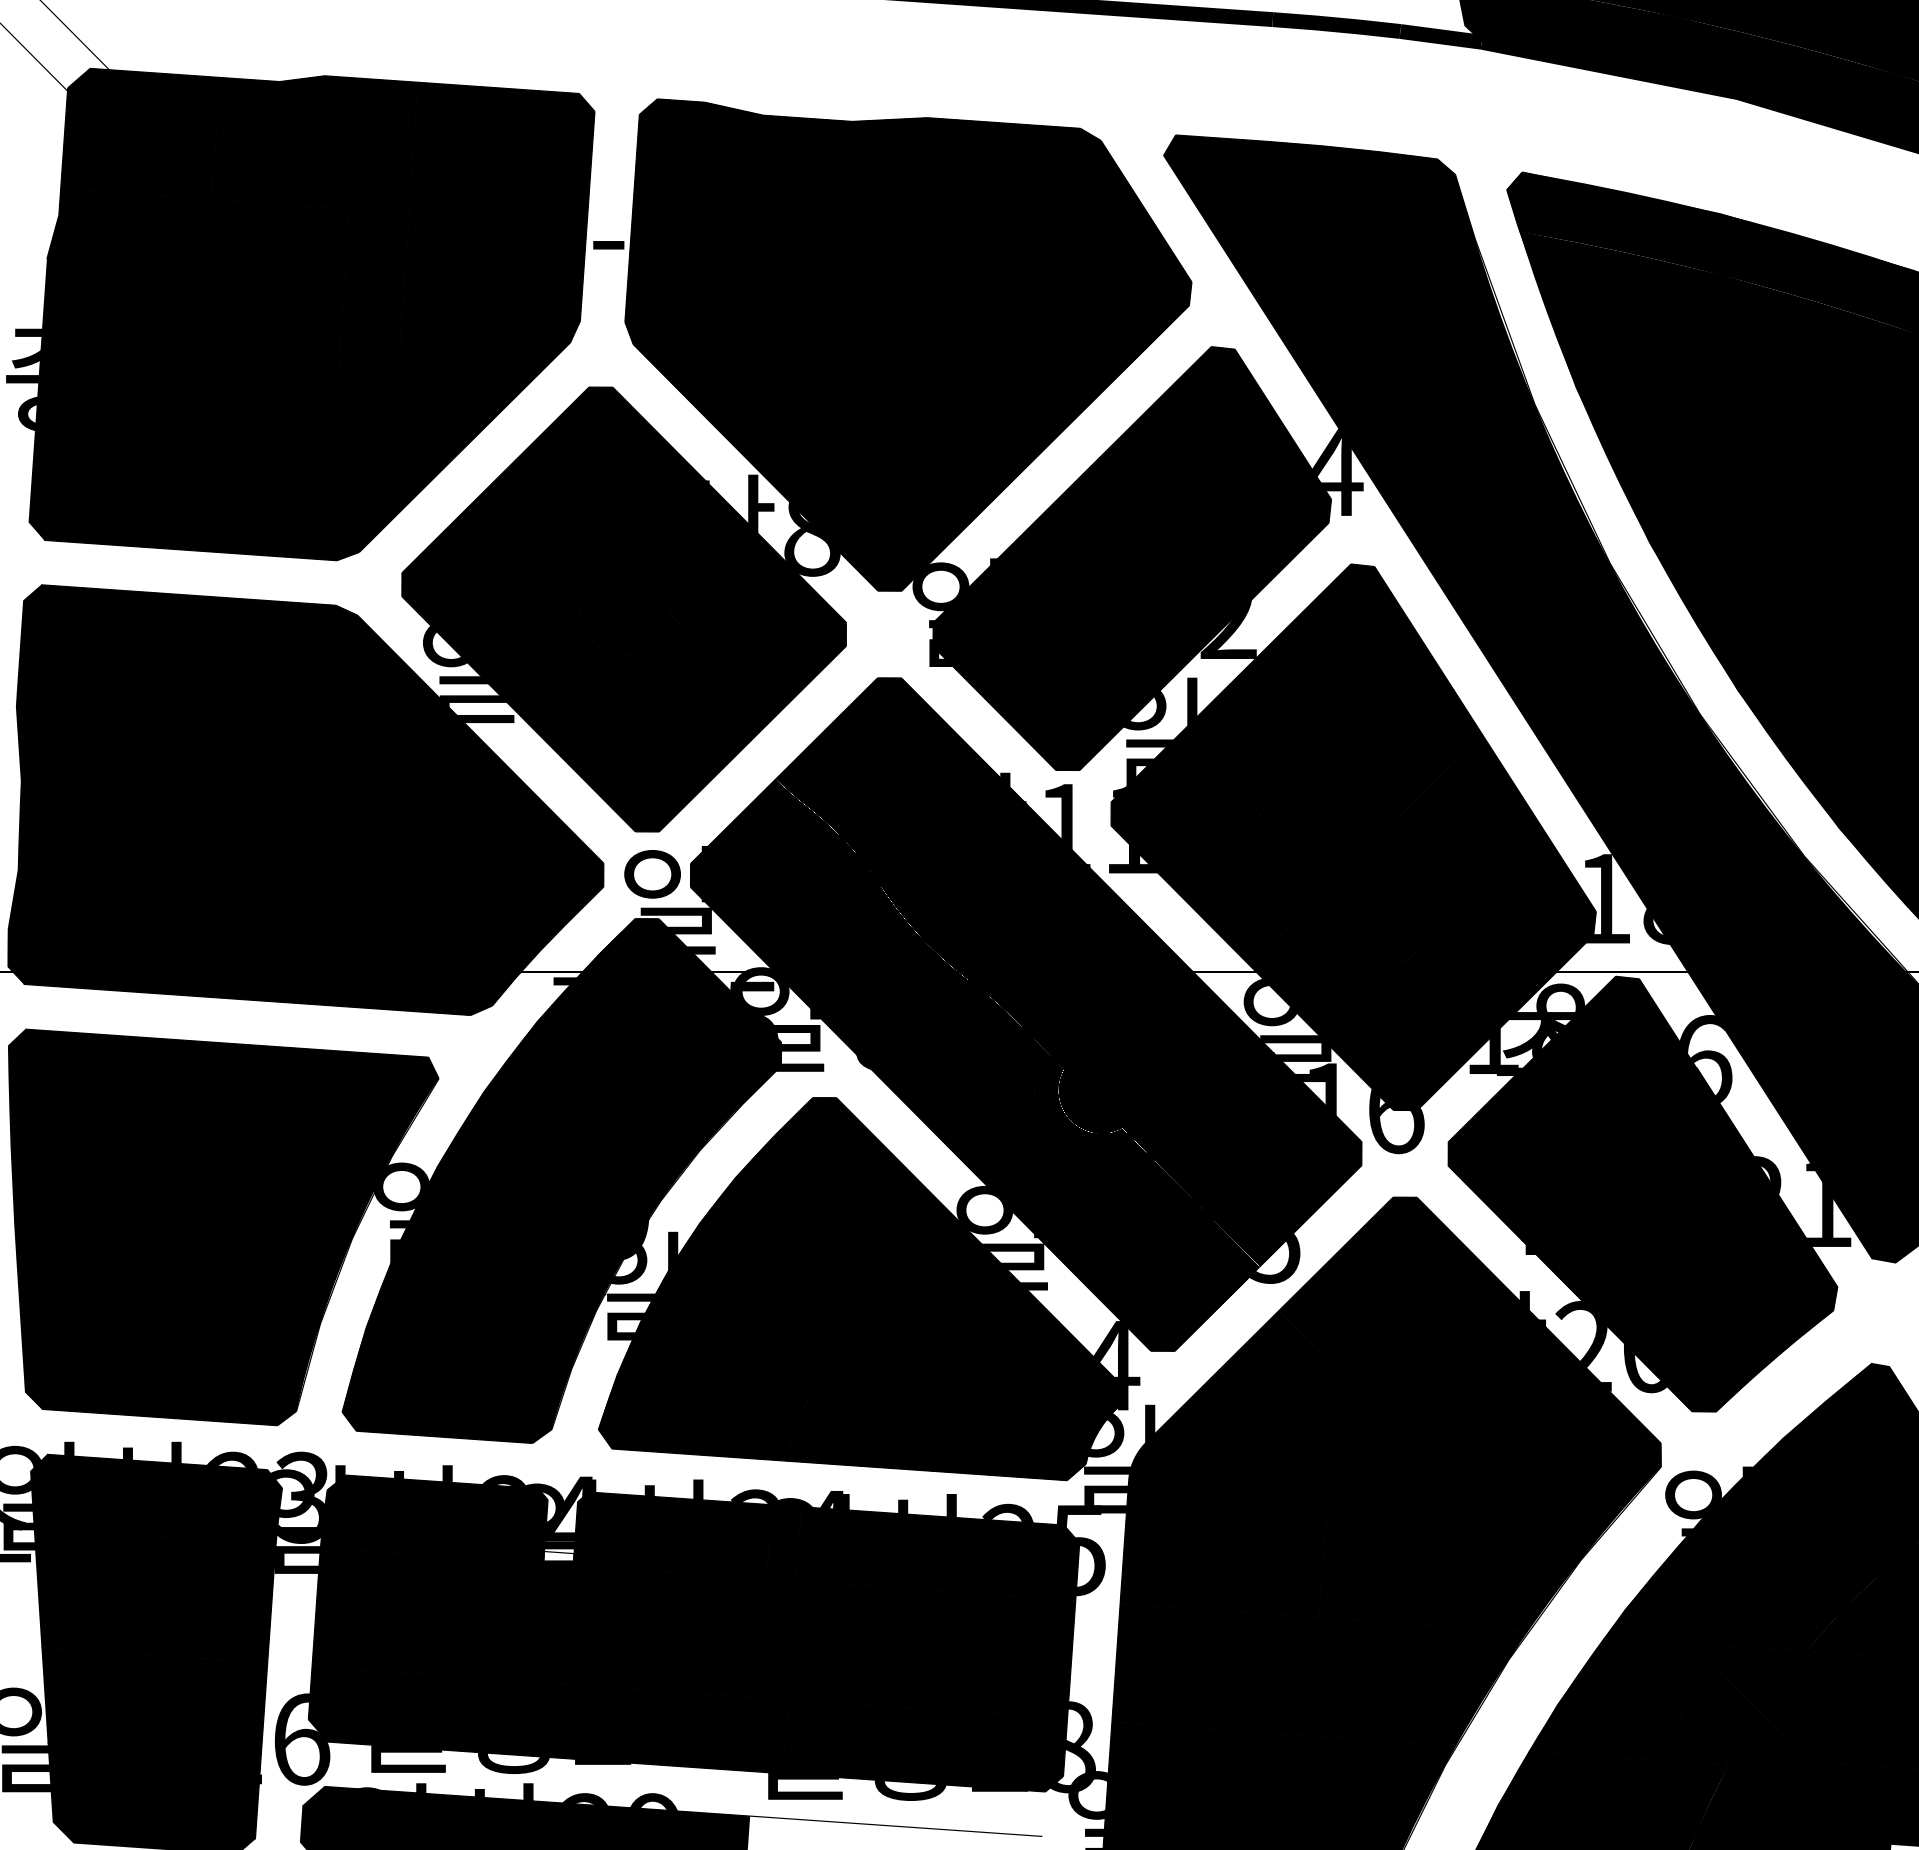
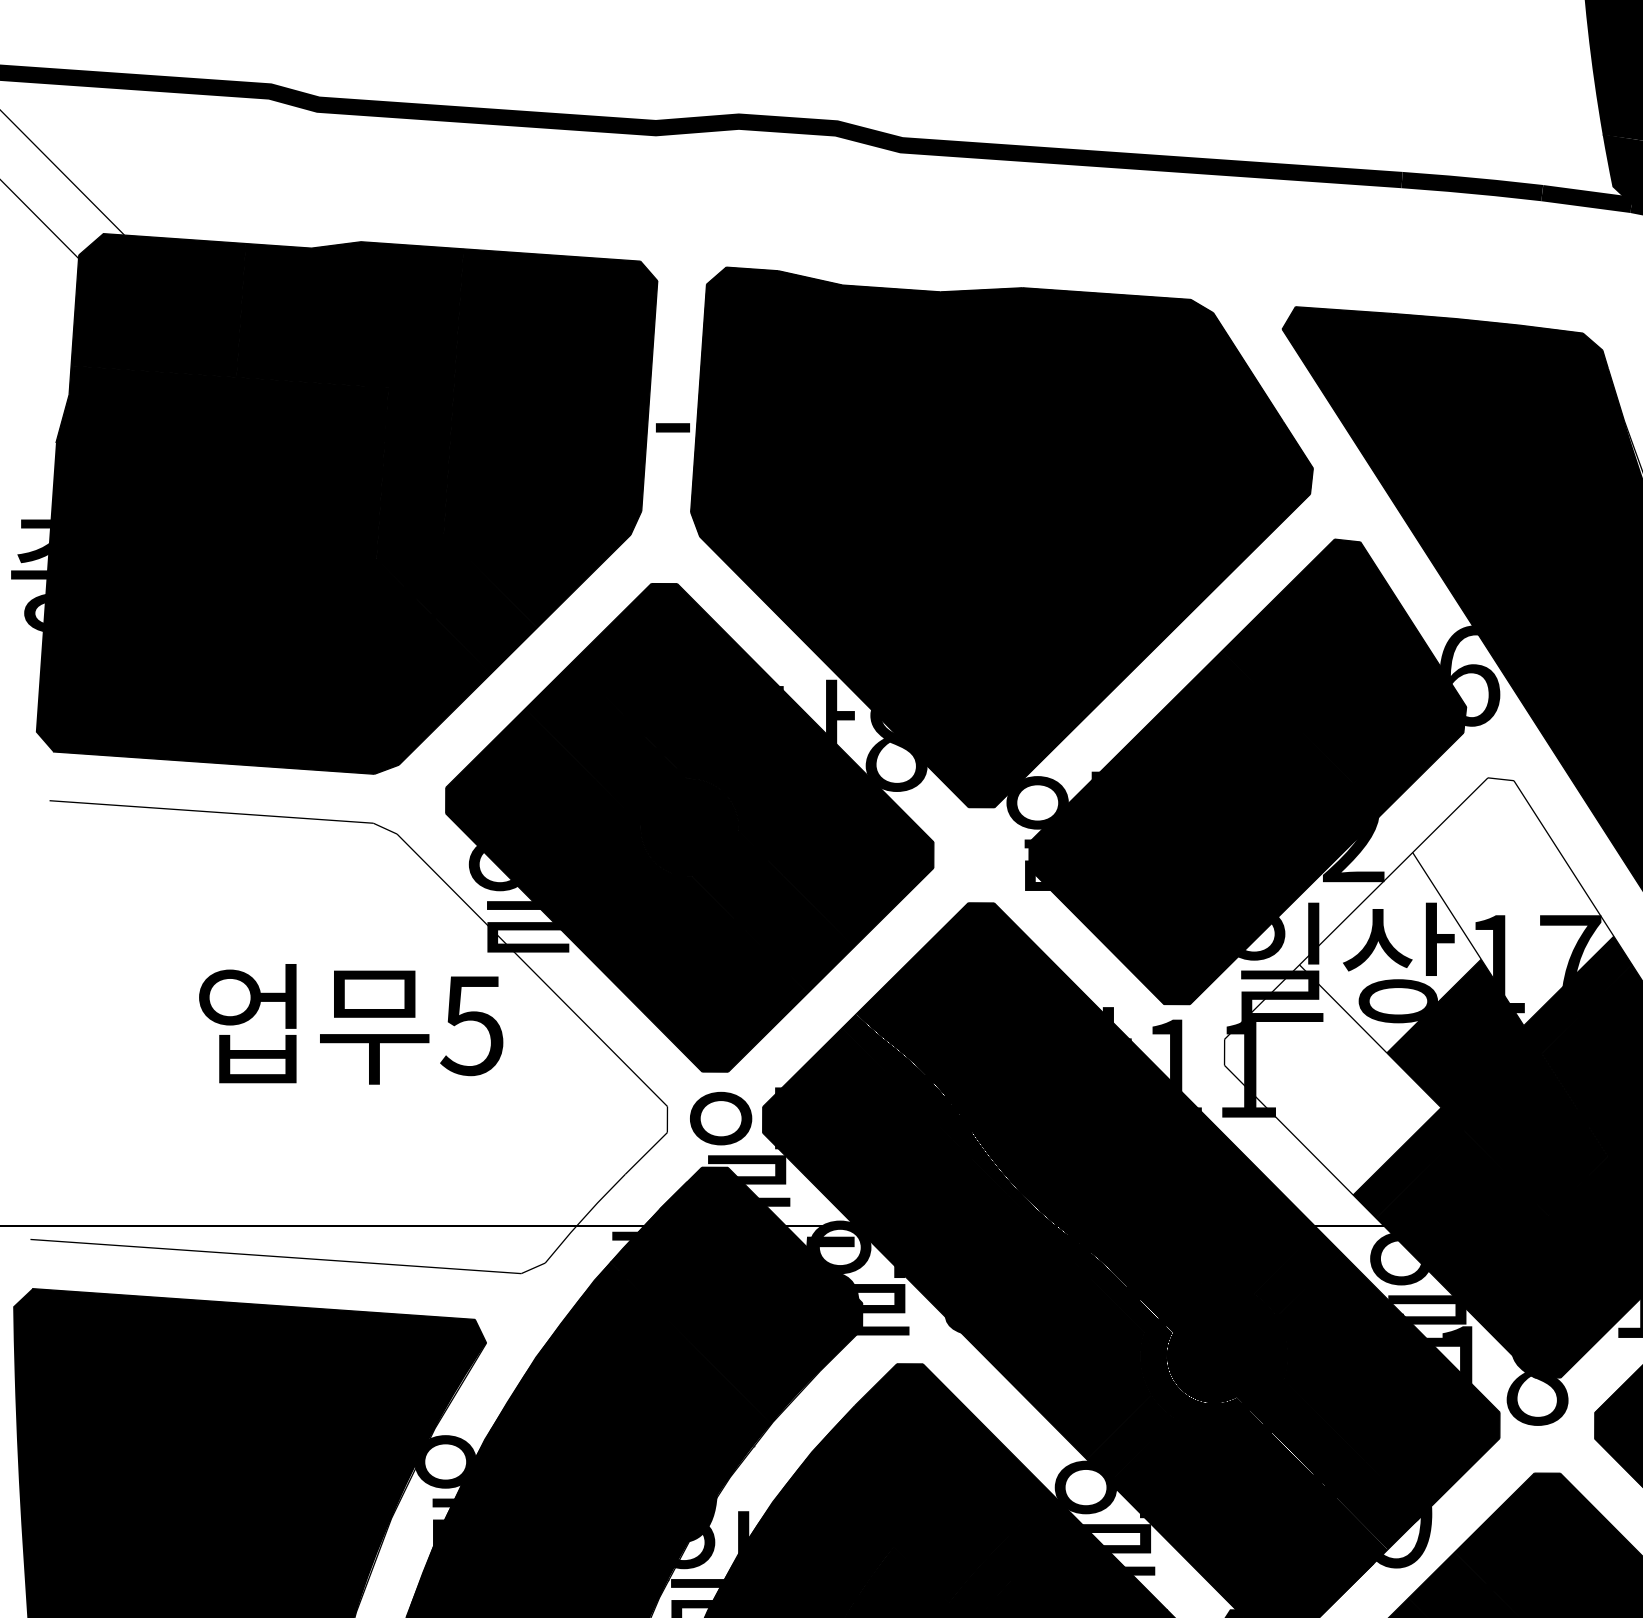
text: (1335, 471) -> (1470, 676), 24 -> 26
fill: (1288, 753) -> (1419, 985), removed
fill: (305, 799) -> (339, 1036), removed
text: (1396, 1121) -> (1537, 1390), 16 -> 18
text: (1276, 1255) -> (1406, 1537), 15 -> 19

